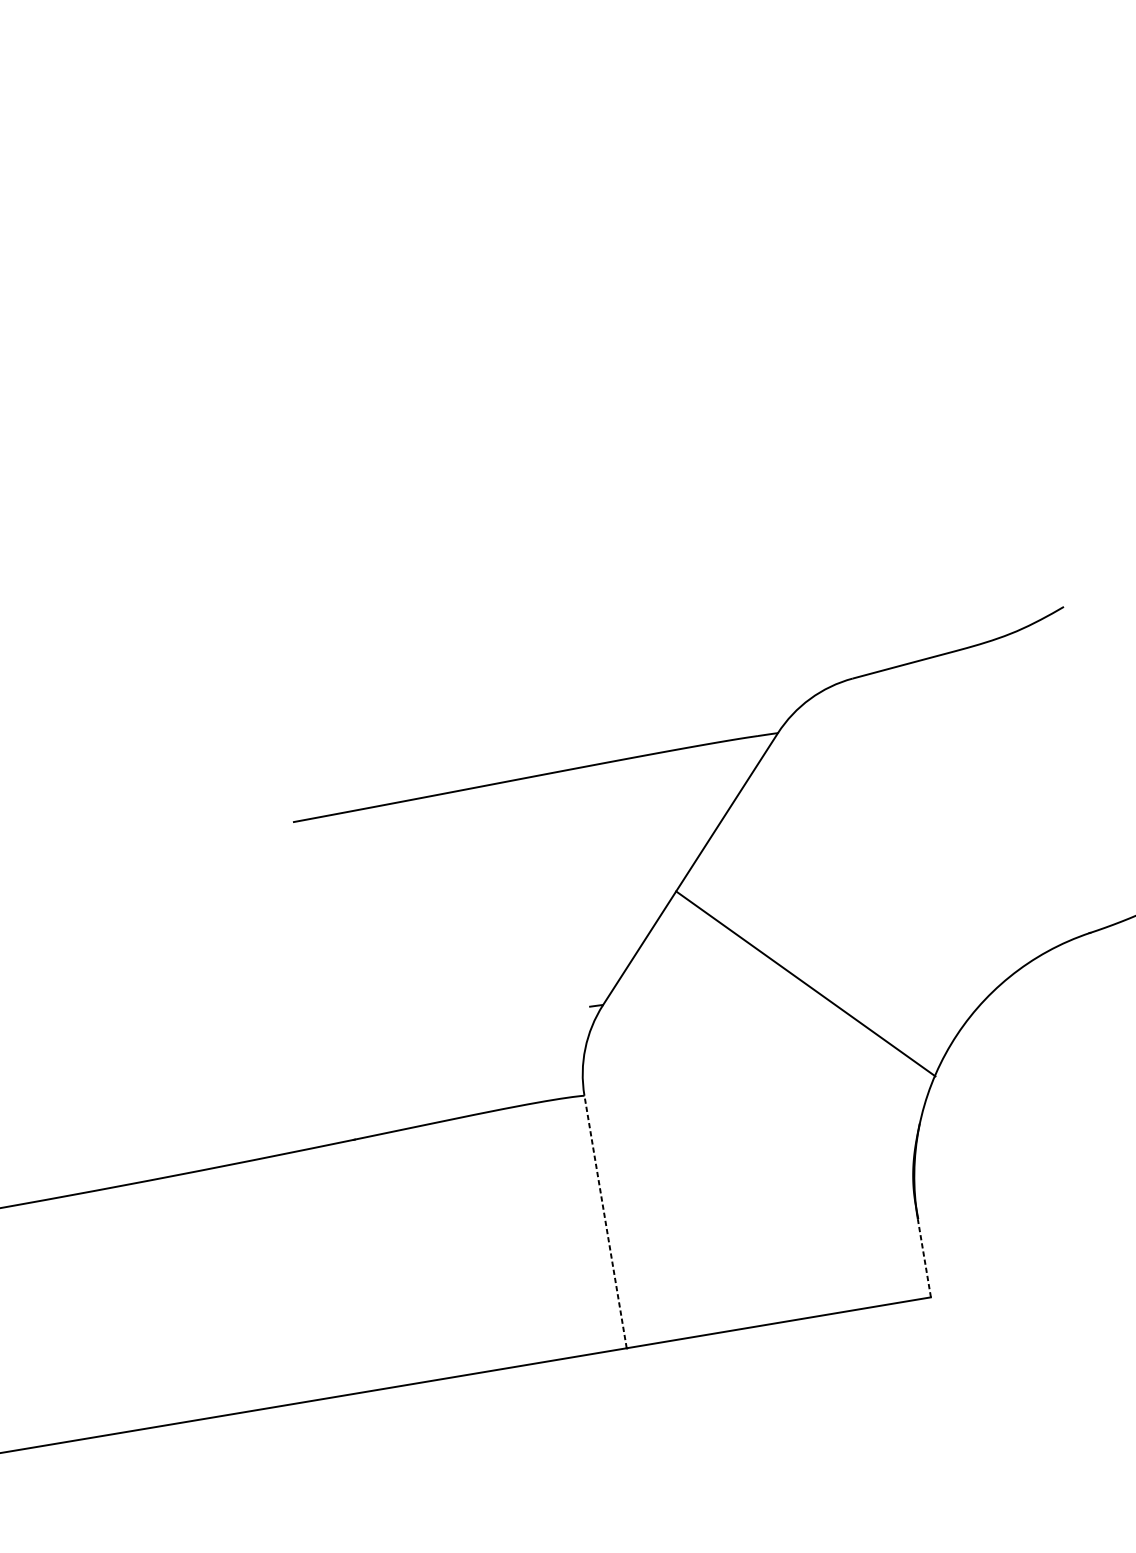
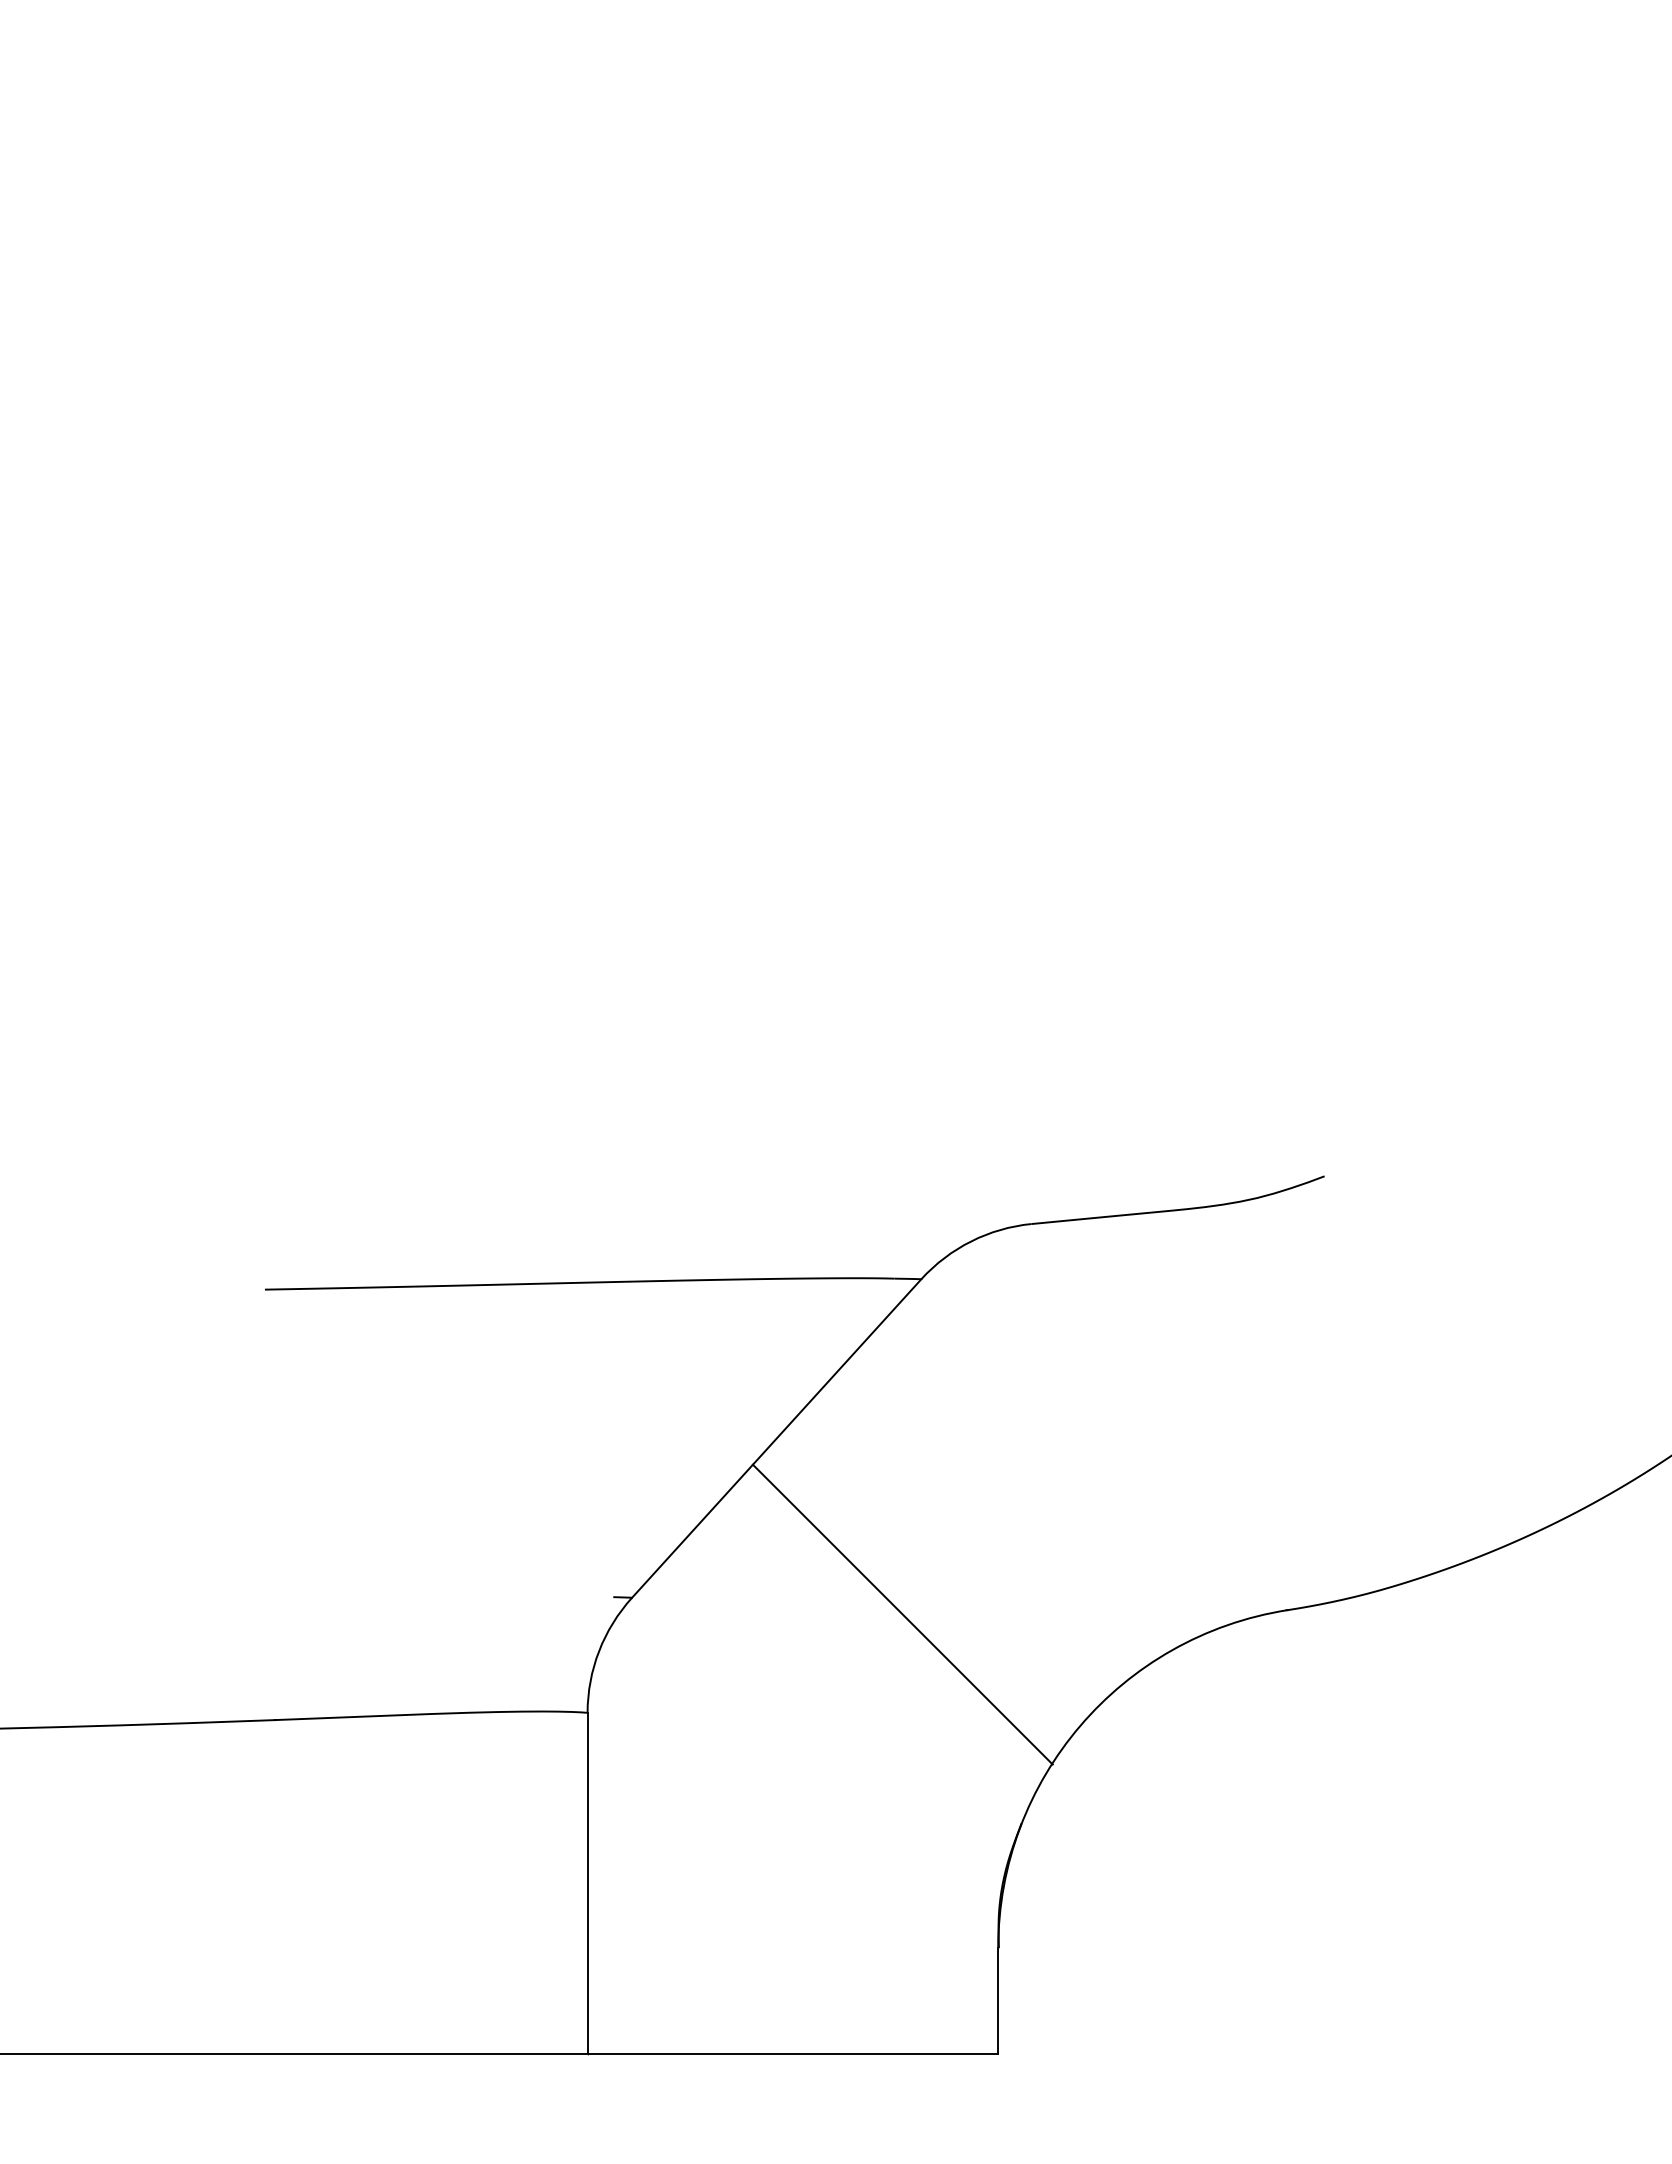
line: (605, 1221) -> (587, 1882), dashed -> solid
line: (924, 1258) -> (998, 2001), dashed -> solid

